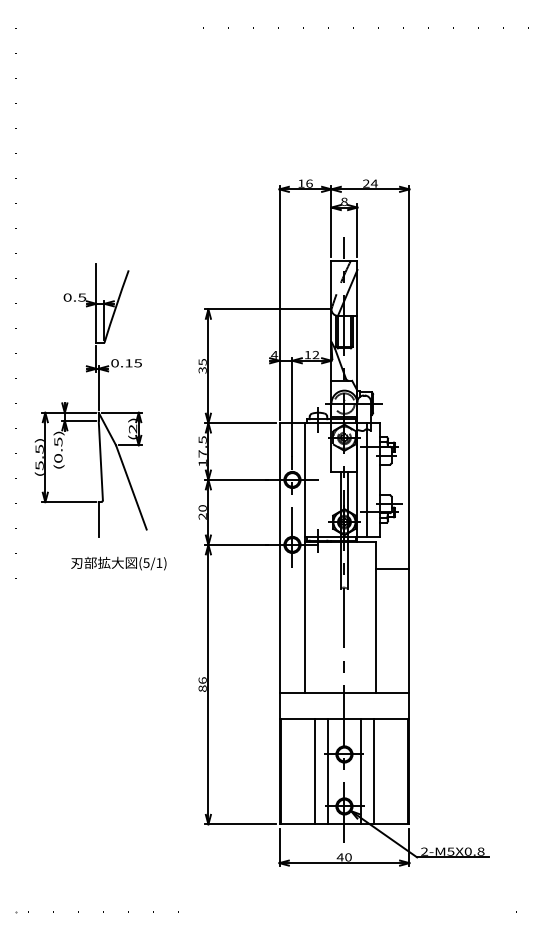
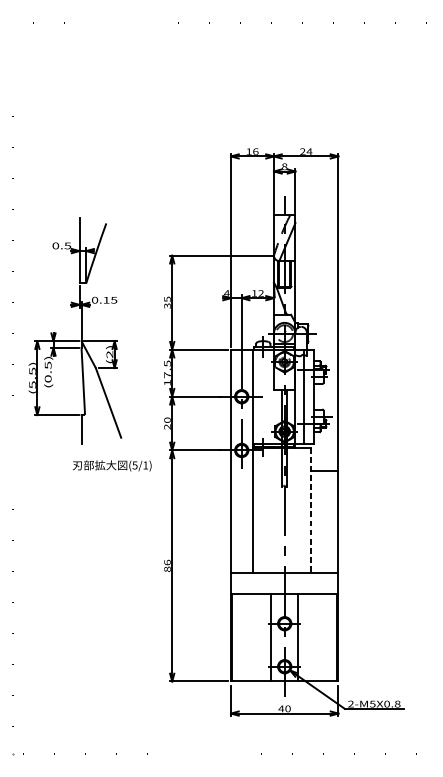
text: (118, 563) -> (111, 465), moved
line: (375, 617) -> (310, 510), solid -> dashed
line: (315, 771) -> (260, 637), removed
line: (373, 771) -> (308, 637), removed

